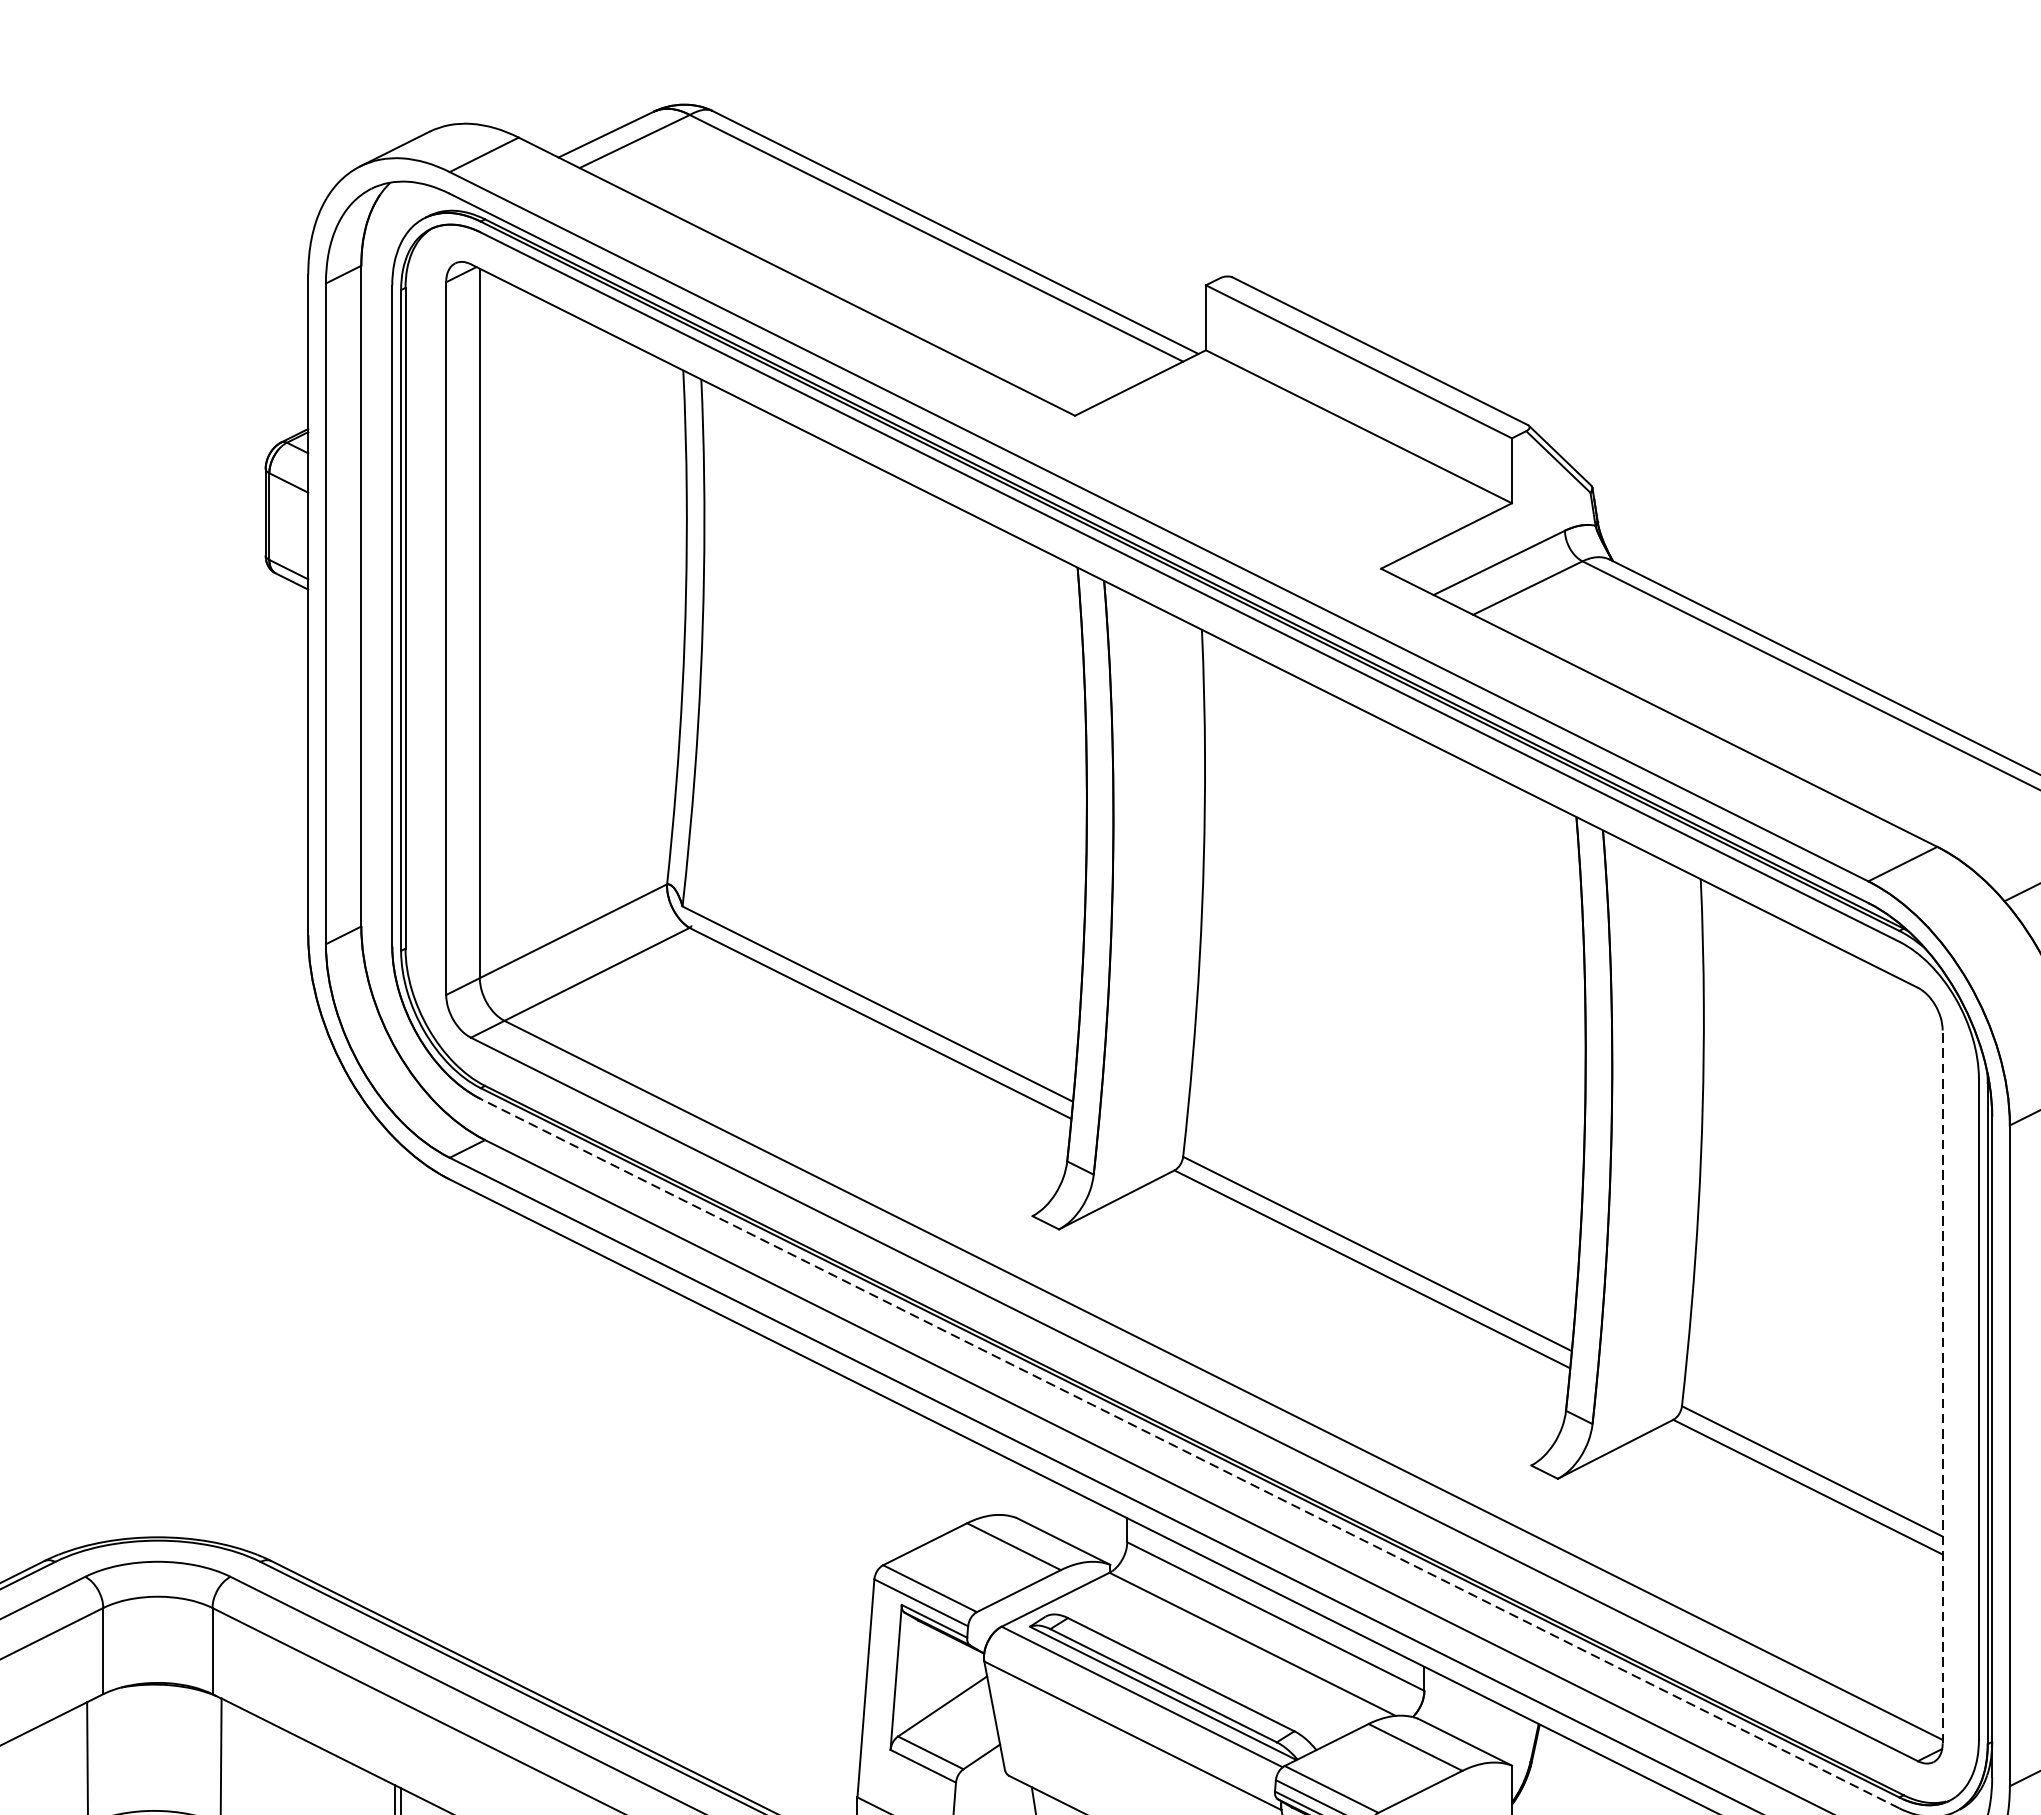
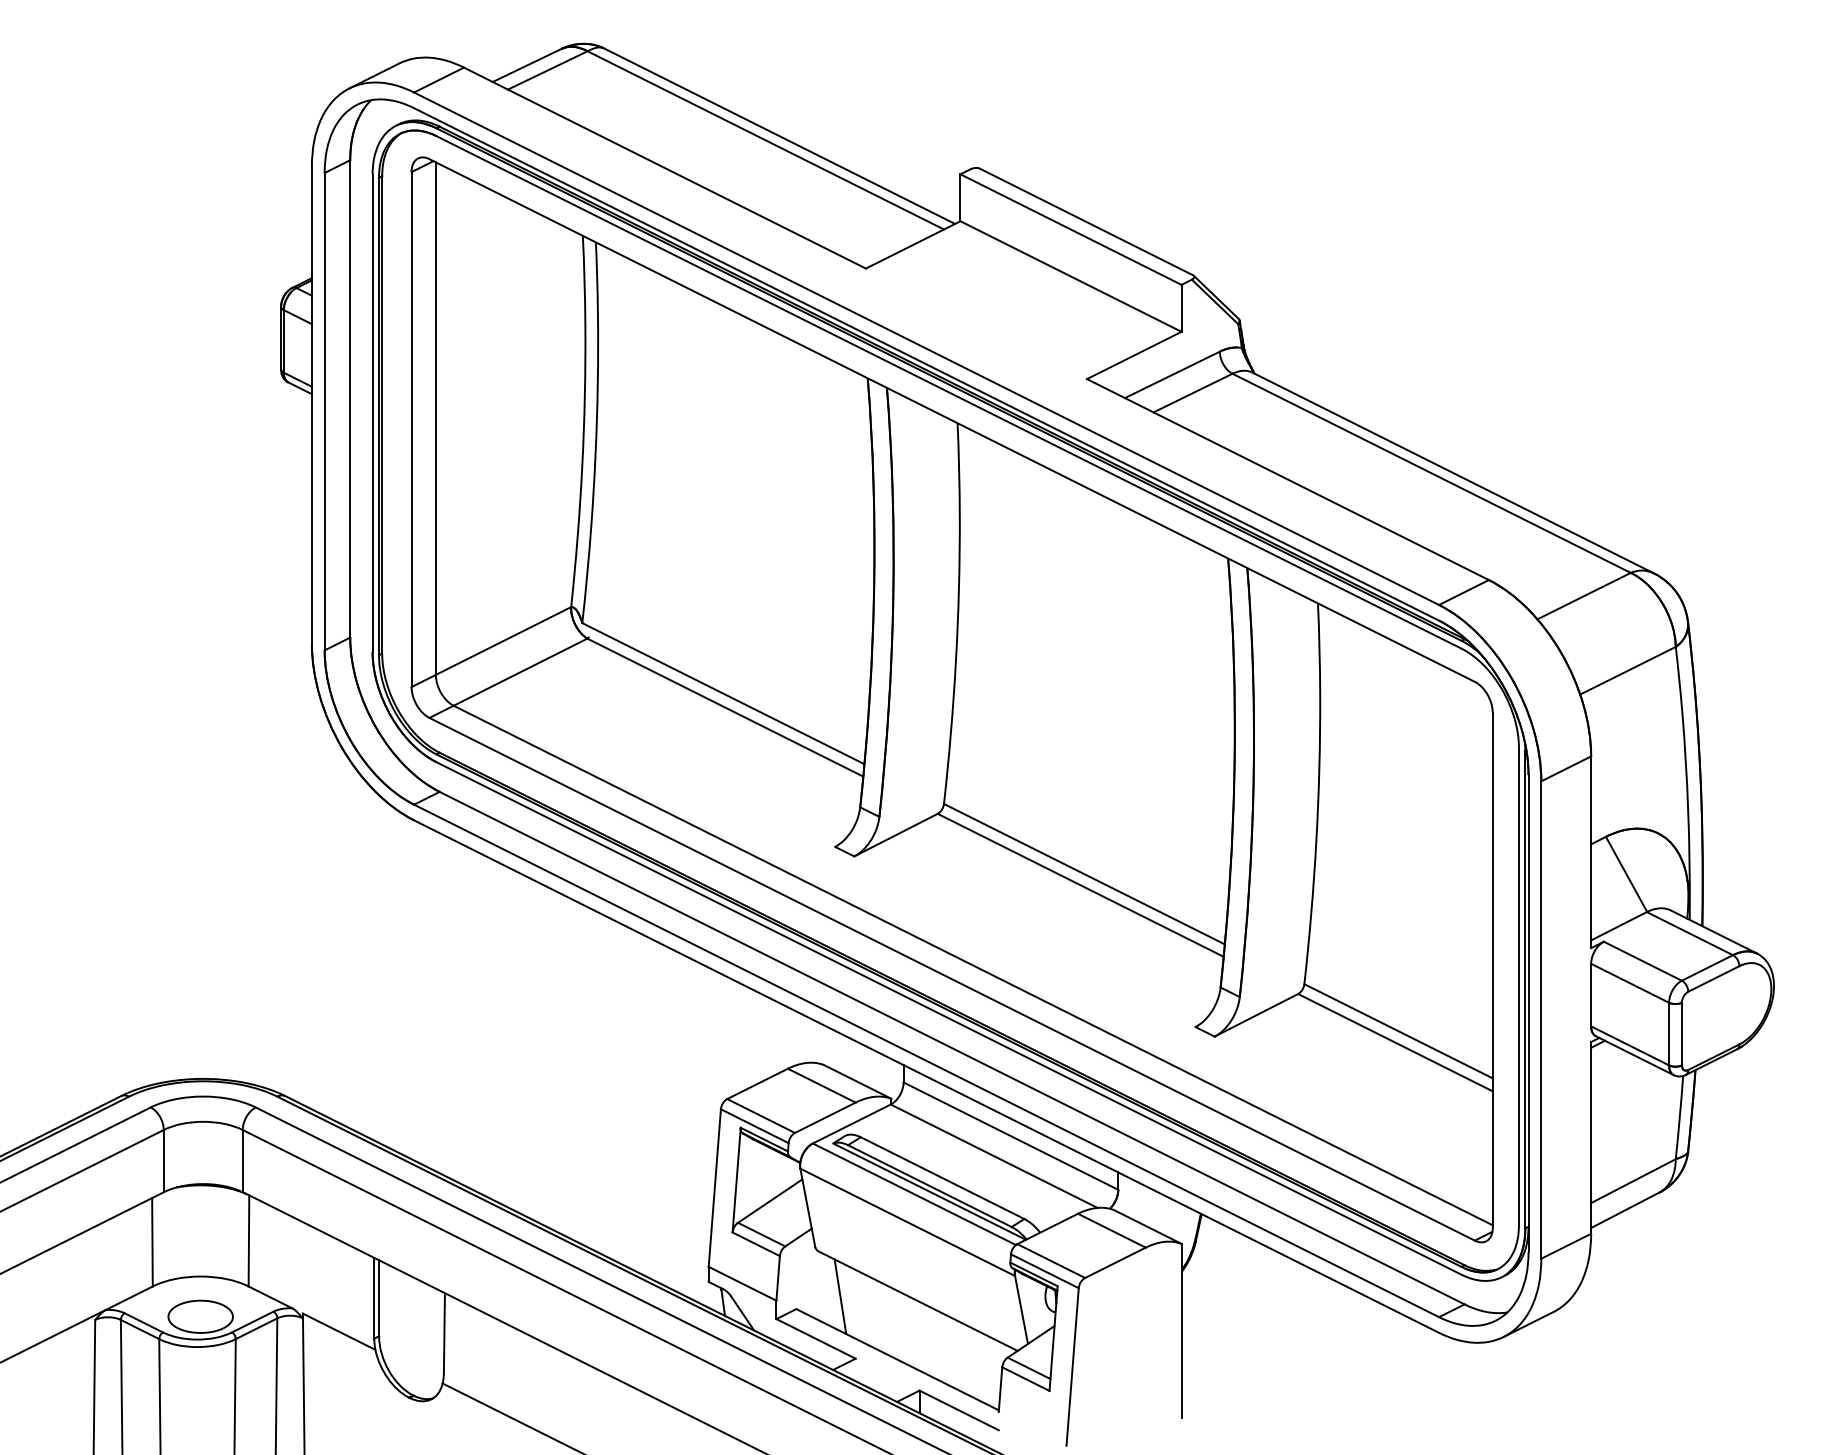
line: (1942, 1385) -> (1492, 969), dashed -> solid
line: (1189, 1453) -> (948, 1018), dashed -> solid

